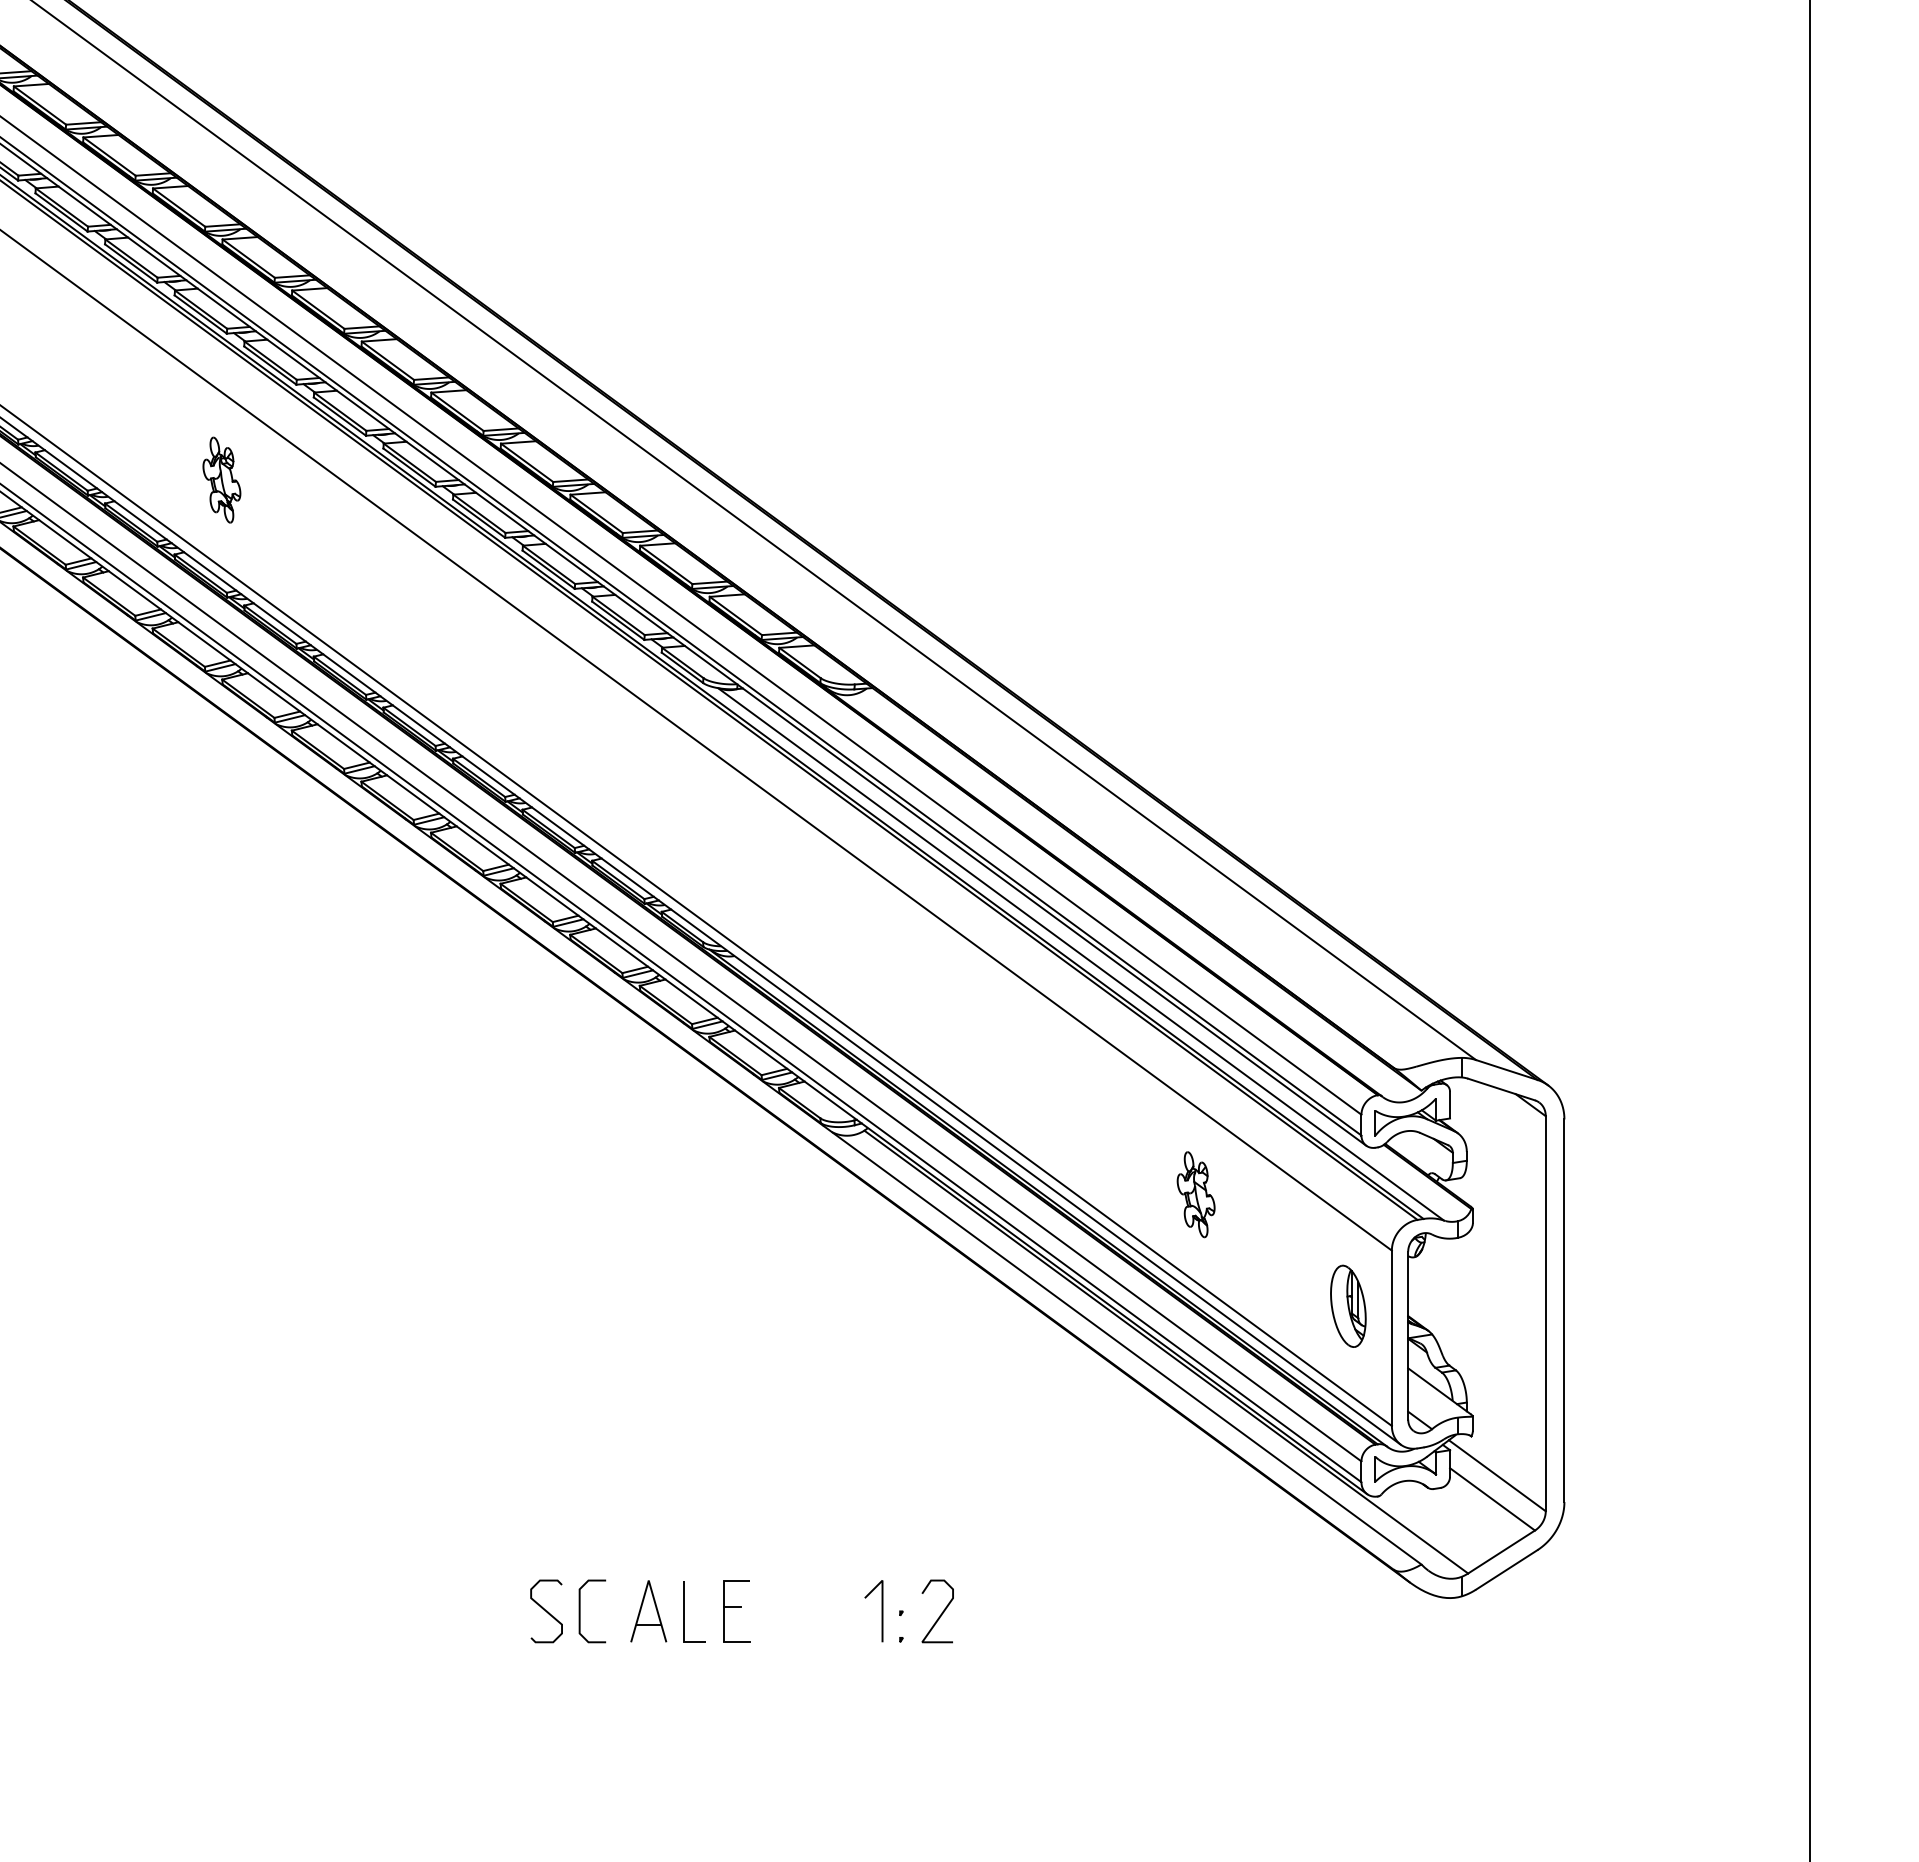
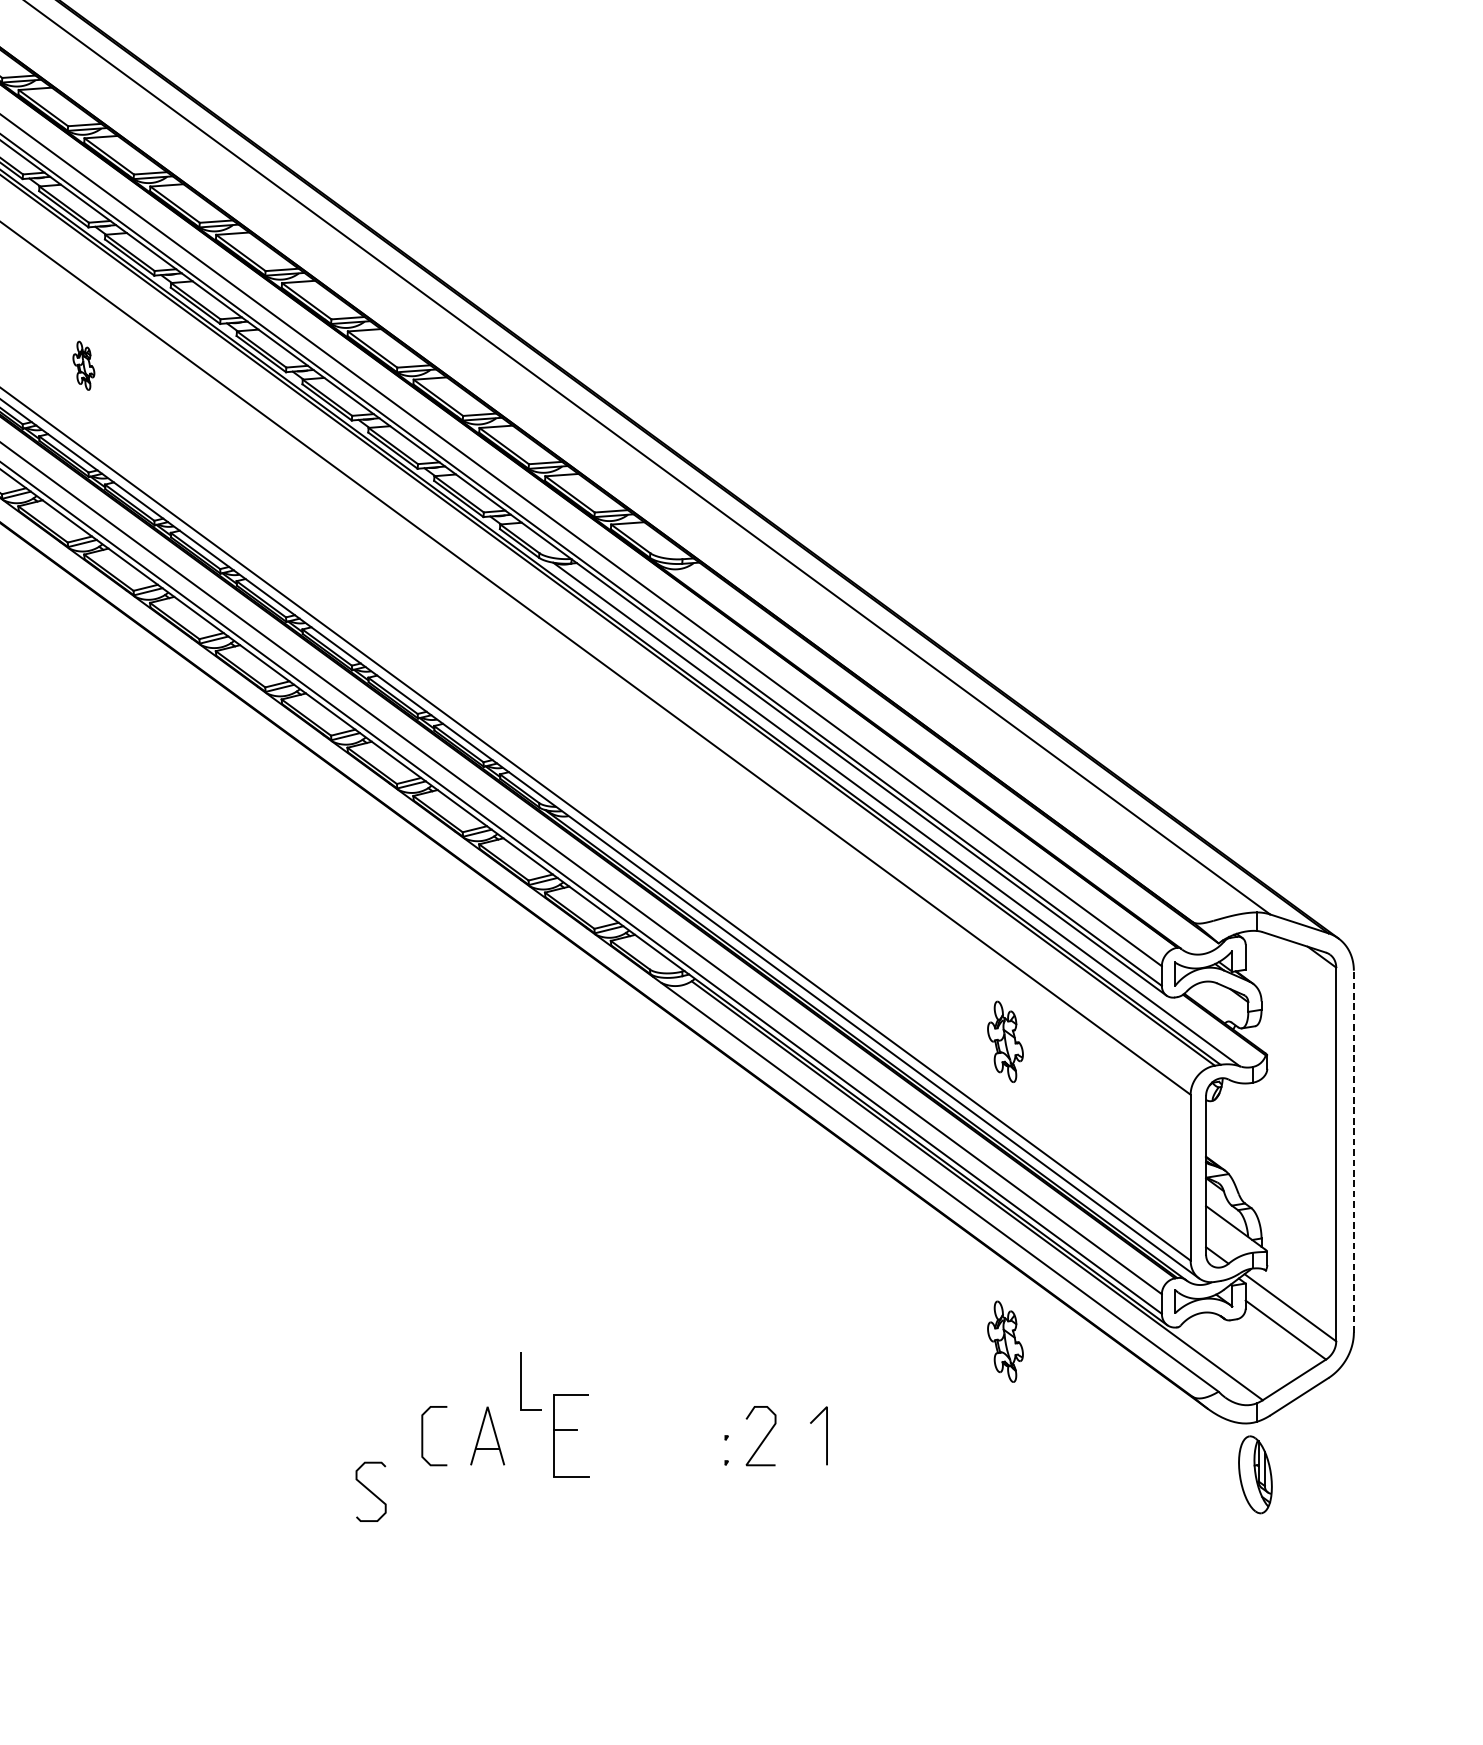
part: (221, 479) -> (83, 365), size x0.6
part: (1348, 1305) -> (1255, 1474), moved
line: (1564, 1310) -> (1353, 1151), solid -> dashed
part: (1195, 1511) -> (1004, 1341), added
curve: (546, 1611) -> (371, 1491), moved
line: (684, 1611) -> (521, 1381), moved
part: (736, 1611) -> (570, 1436), size x1.4
line: (881, 1611) -> (826, 1436), moved

